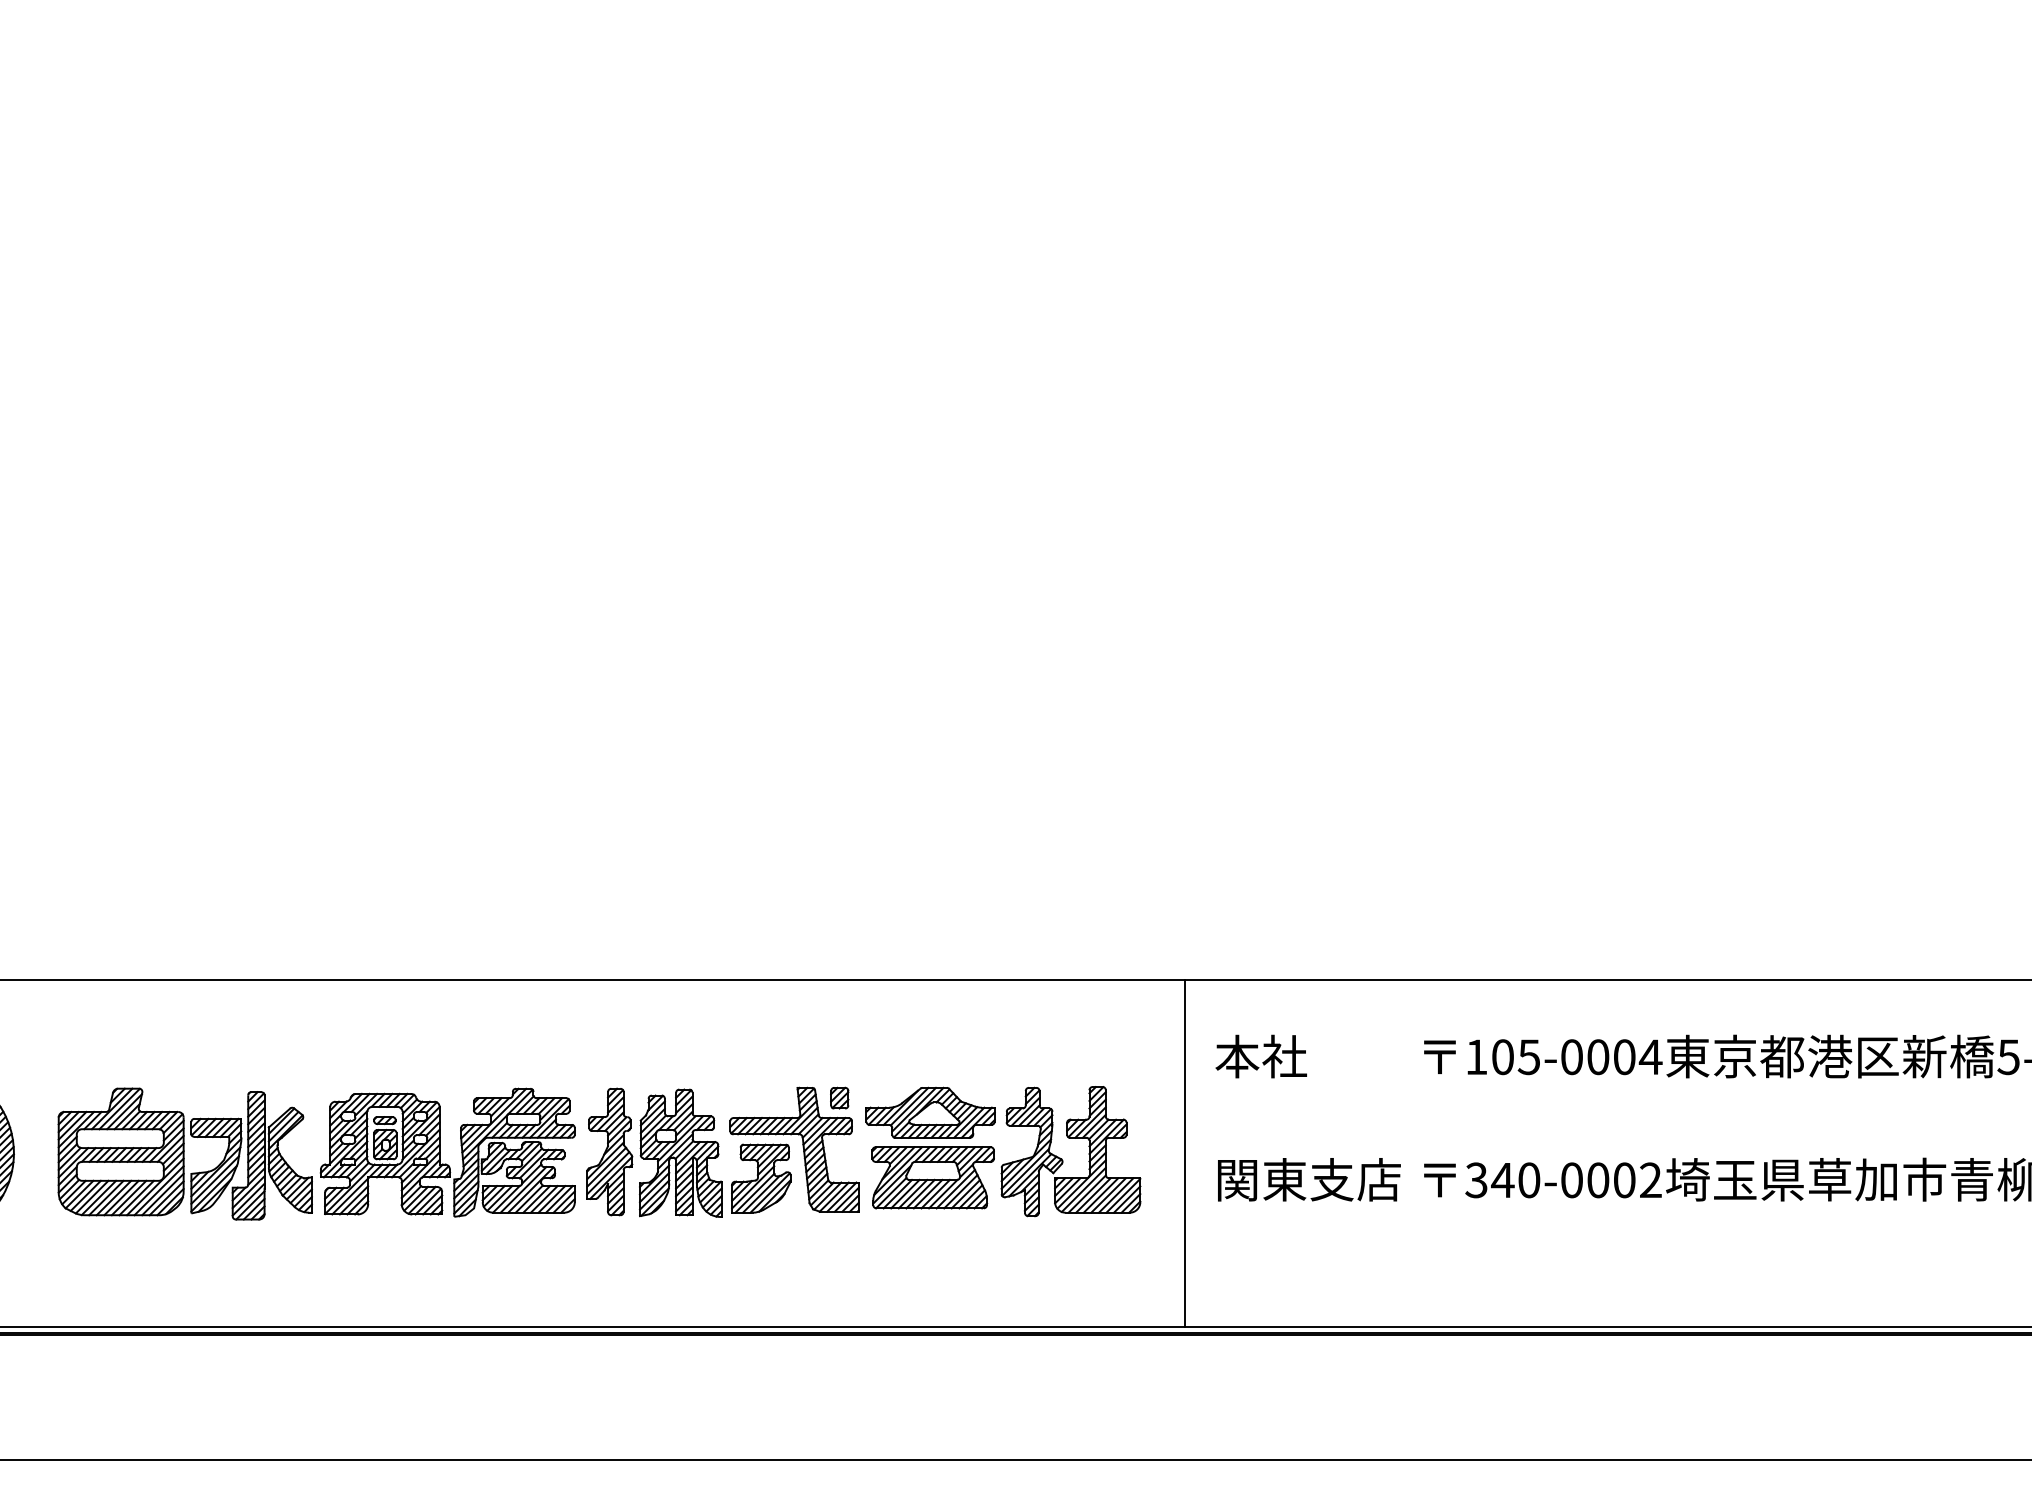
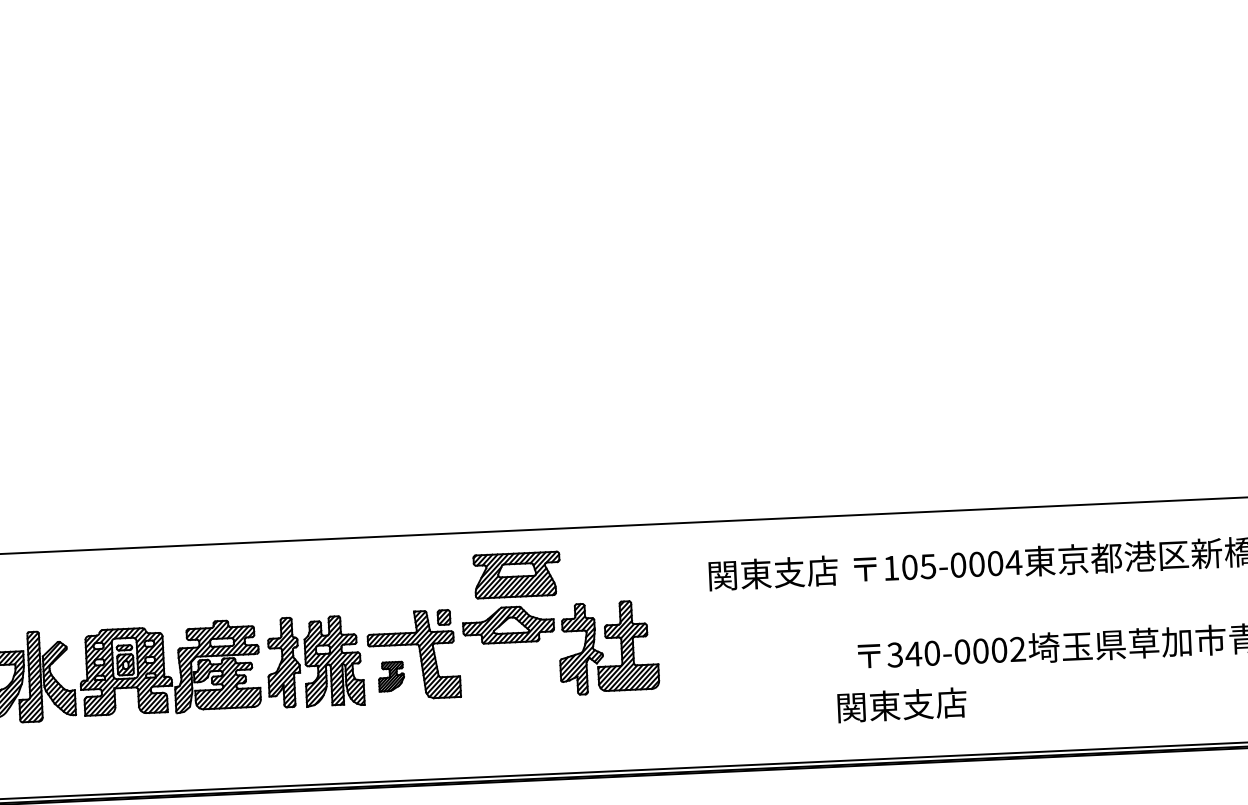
text: (1307, 1056) -> (772, 573), 本社 -> 関東支店
line: (1184, 1152) -> (688, 644), removed
part: (932, 1177) -> (516, 574), moved
part: (761, 1178) -> (391, 676), size x0.6
text: (1309, 1179) -> (902, 704), moved

